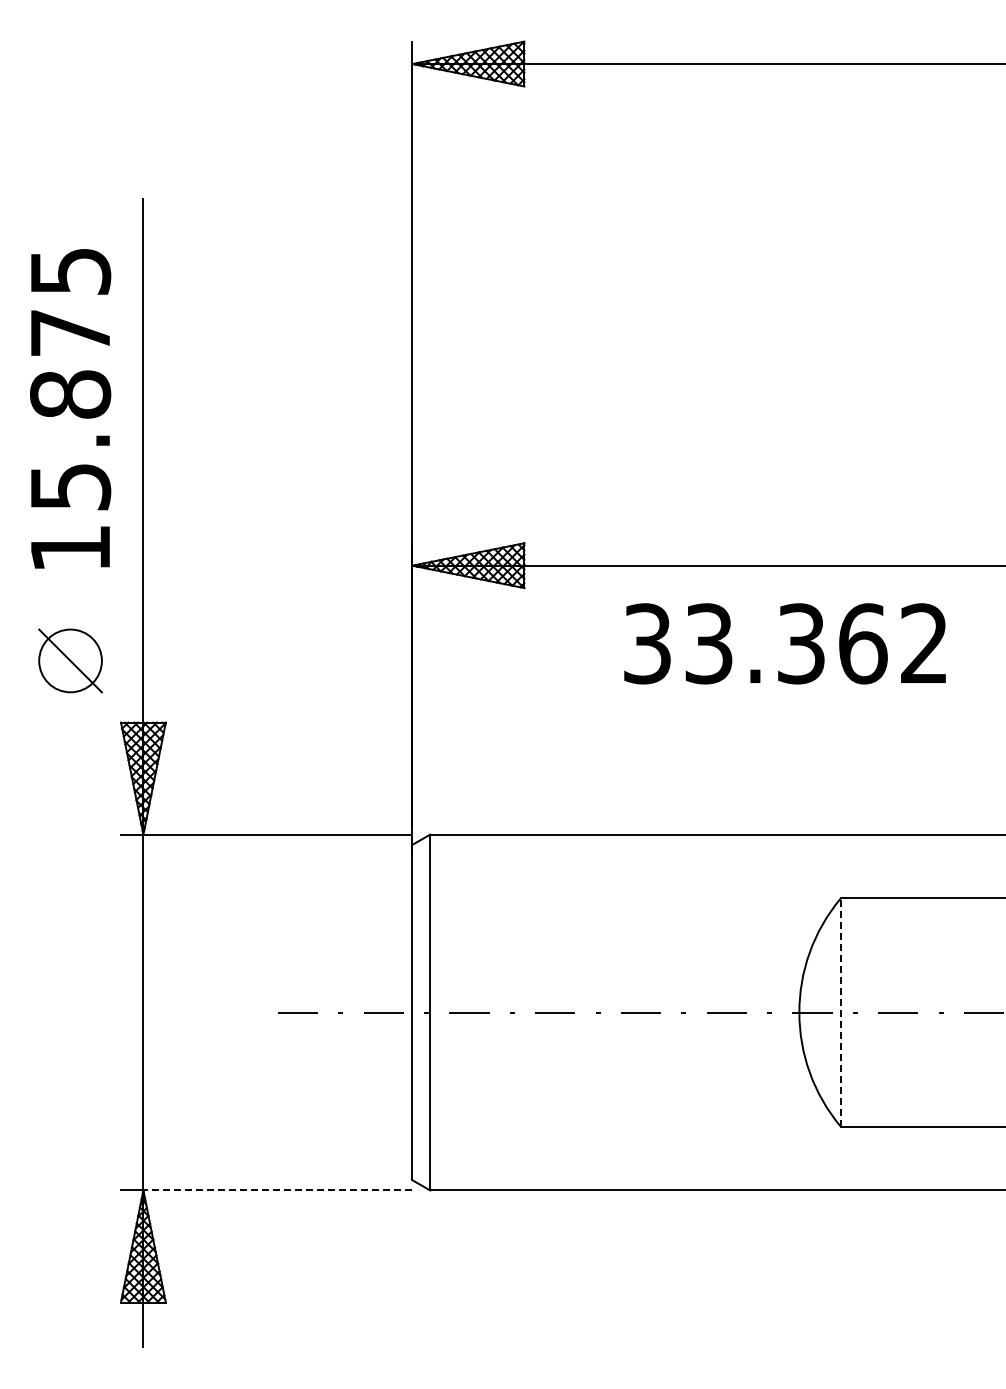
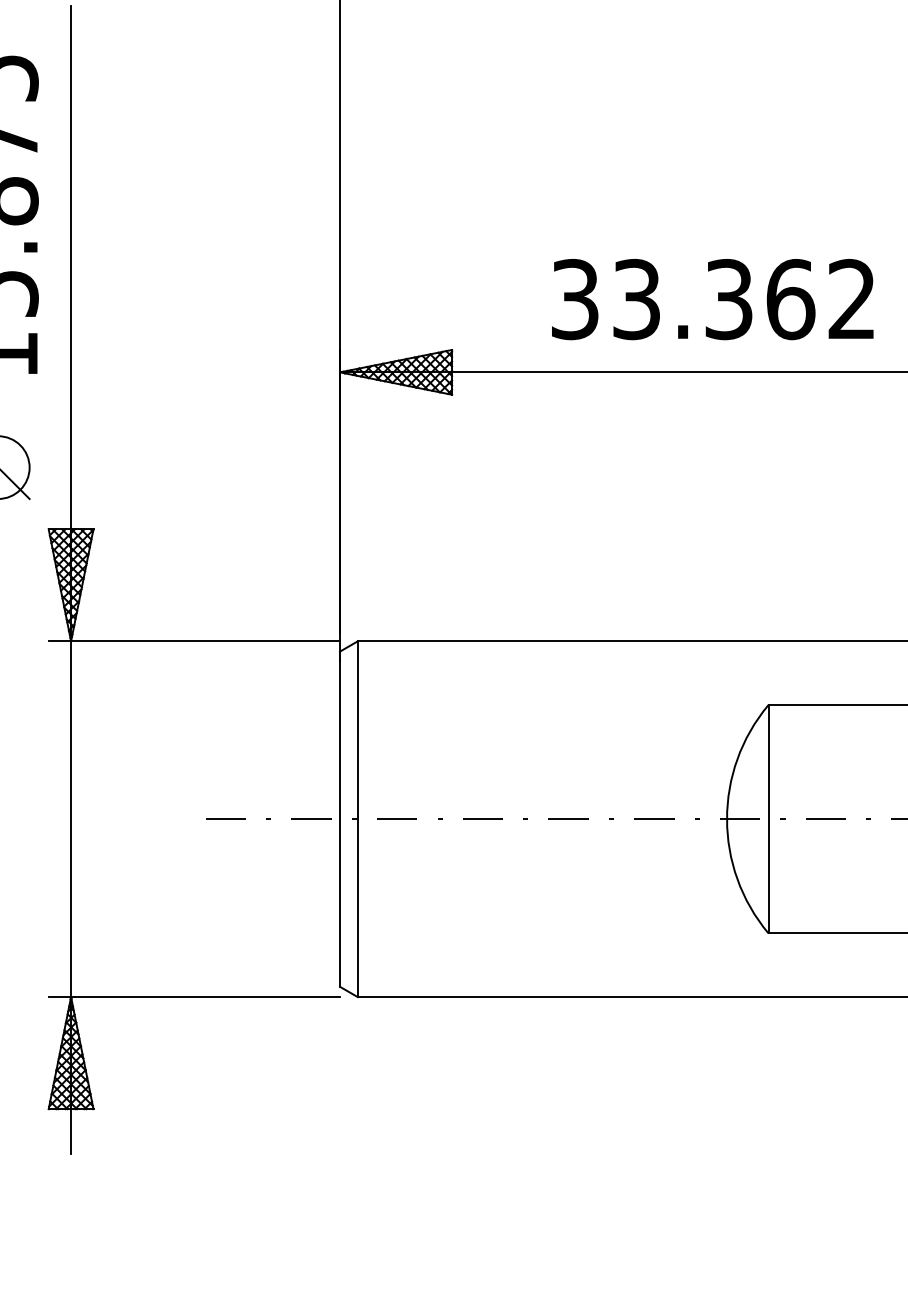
text: (784, 643) -> (712, 299), moved
line: (840, 1012) -> (768, 819), dashed -> solid
line: (277, 1190) -> (205, 997), dashed -> solid

